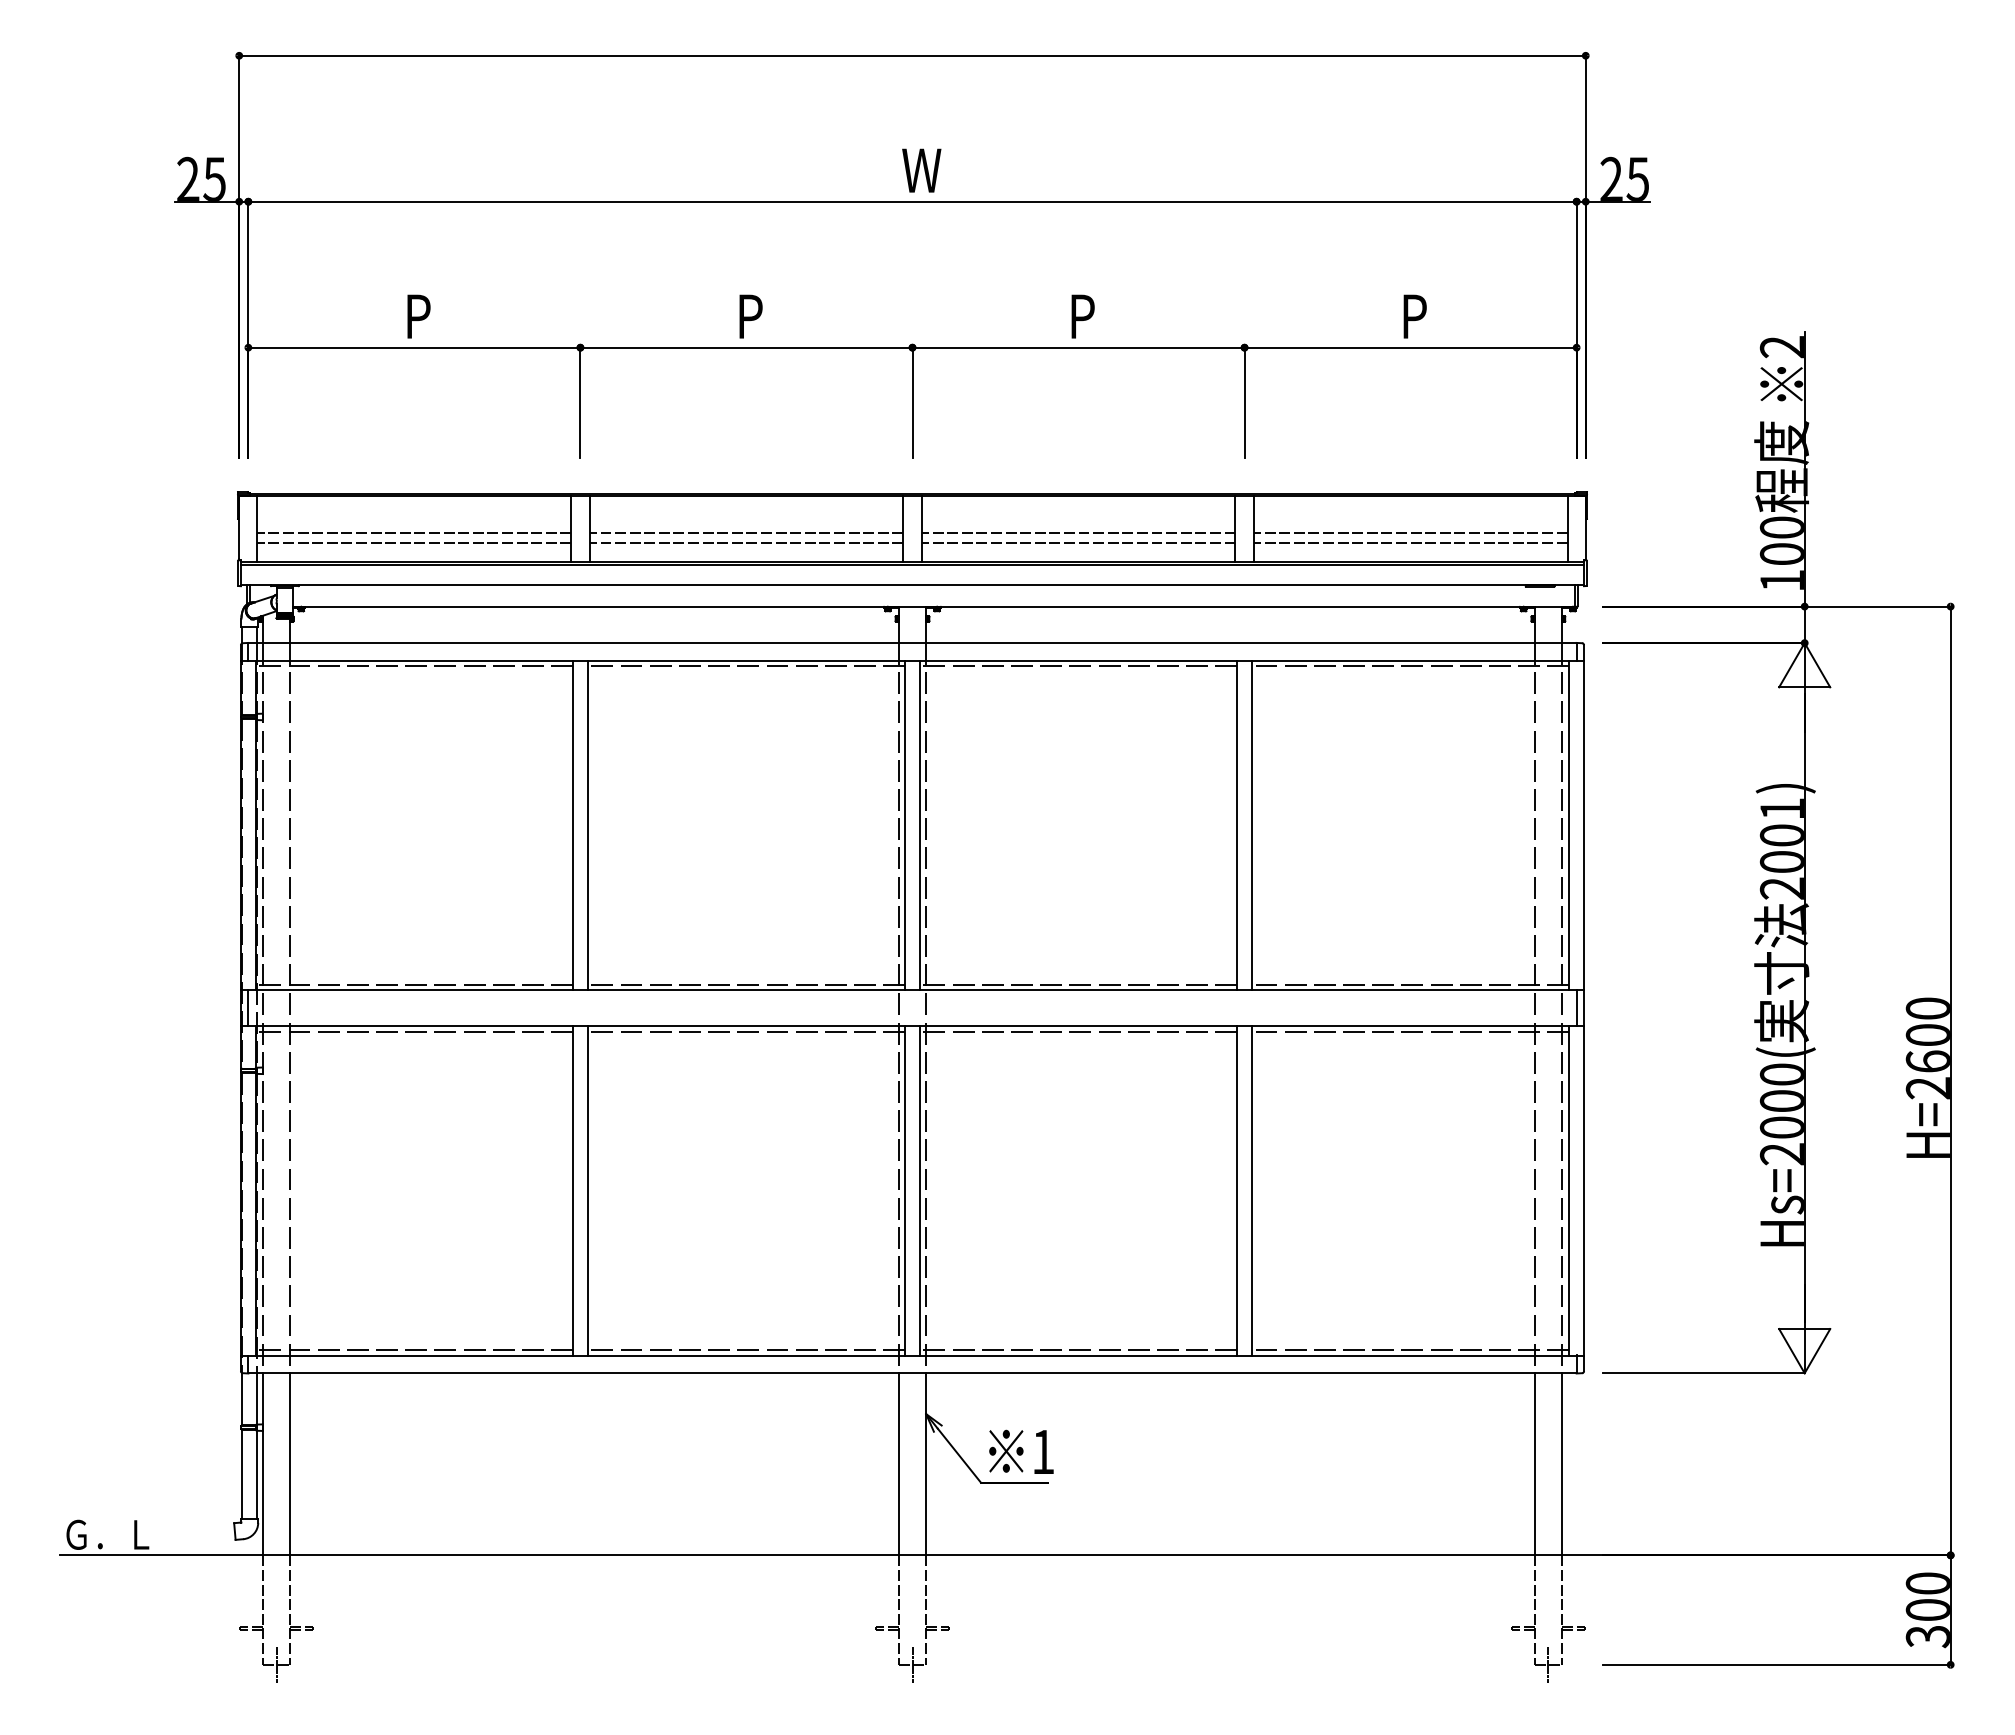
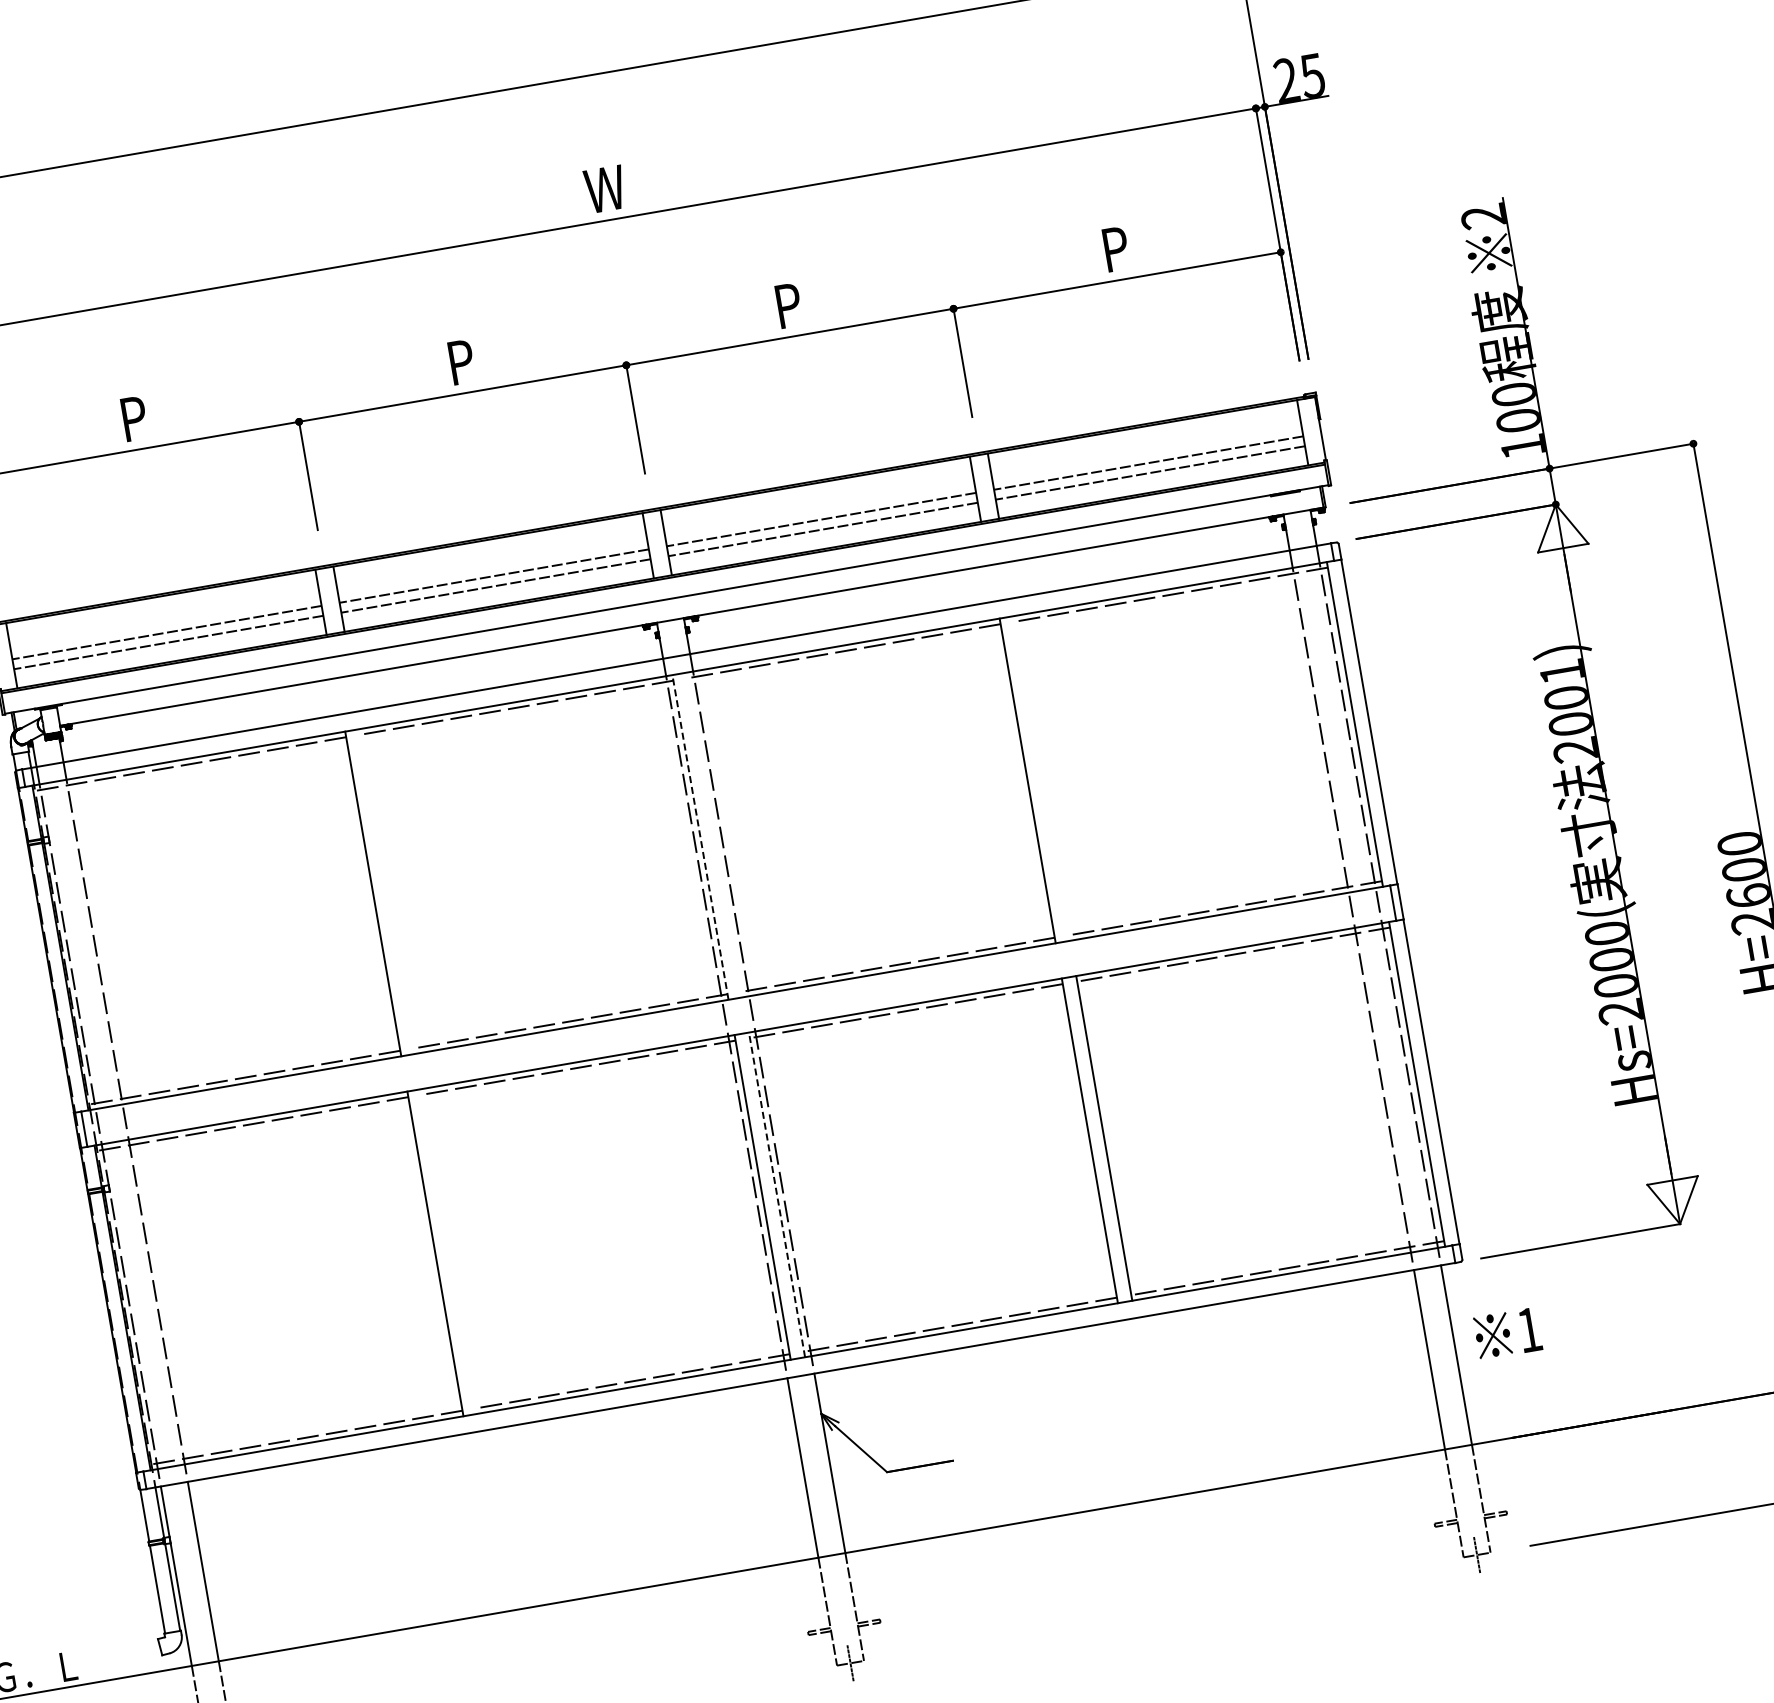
line: (587, 825) -> (387, 891), removed
line: (905, 825) -> (700, 837), solid -> dashed
line: (919, 825) -> (714, 834), removed
line: (1251, 825) -> (1041, 778), removed
line: (587, 1190) -> (449, 1251), removed
line: (919, 1190) -> (776, 1194), solid -> dashed
text: (1021, 1451) -> (1507, 1333), moved

